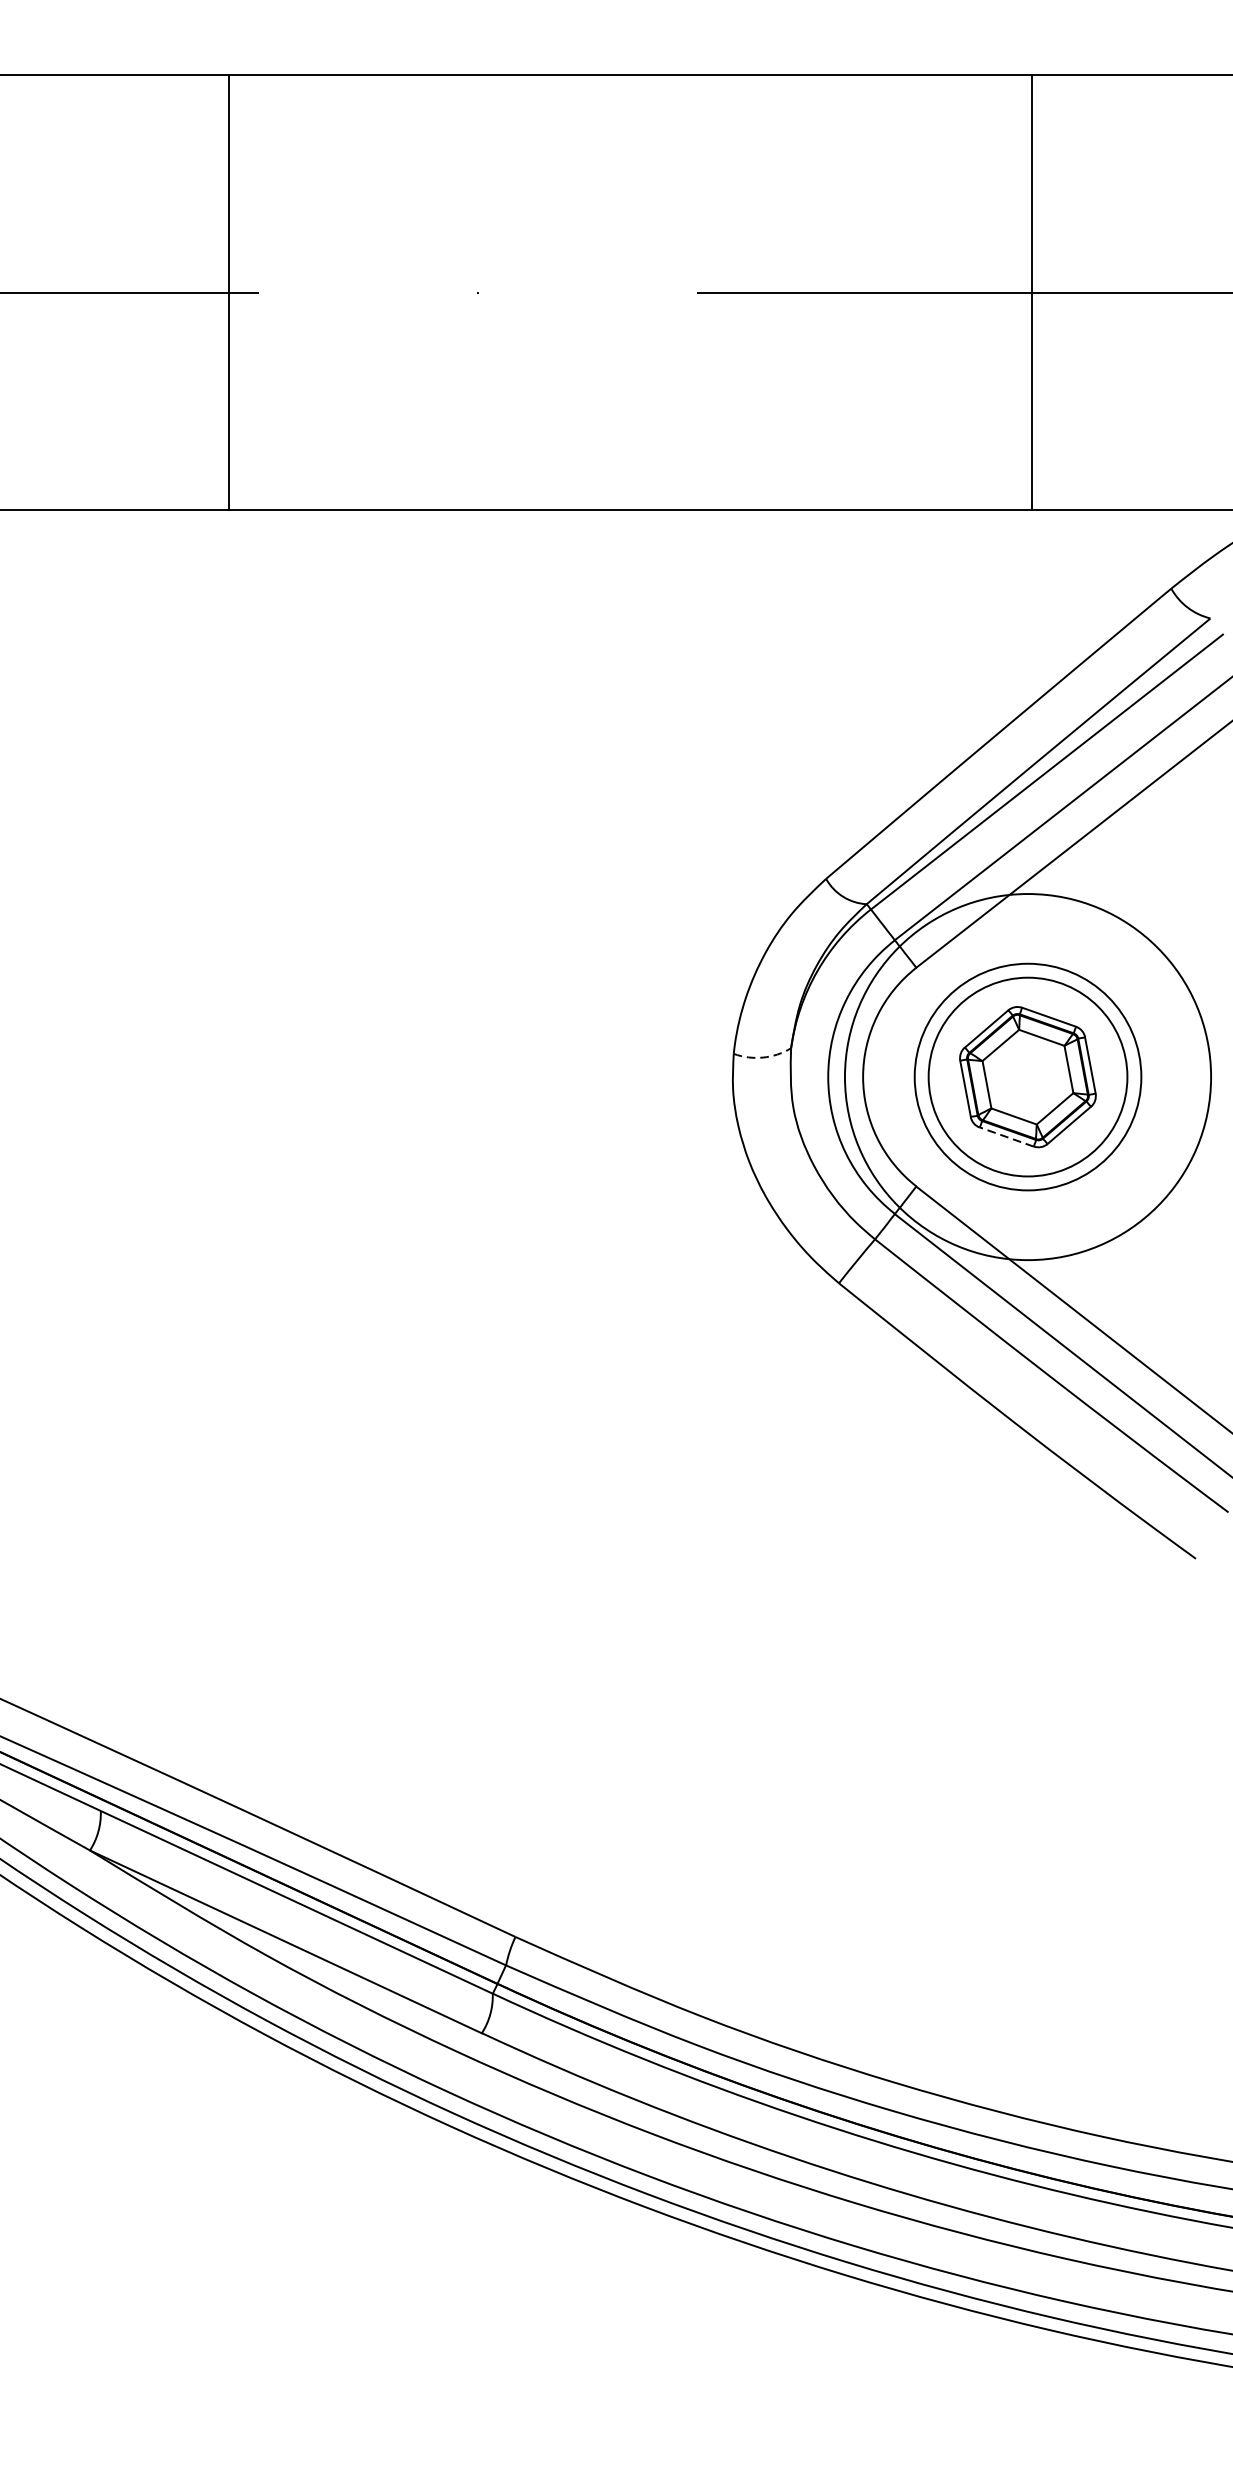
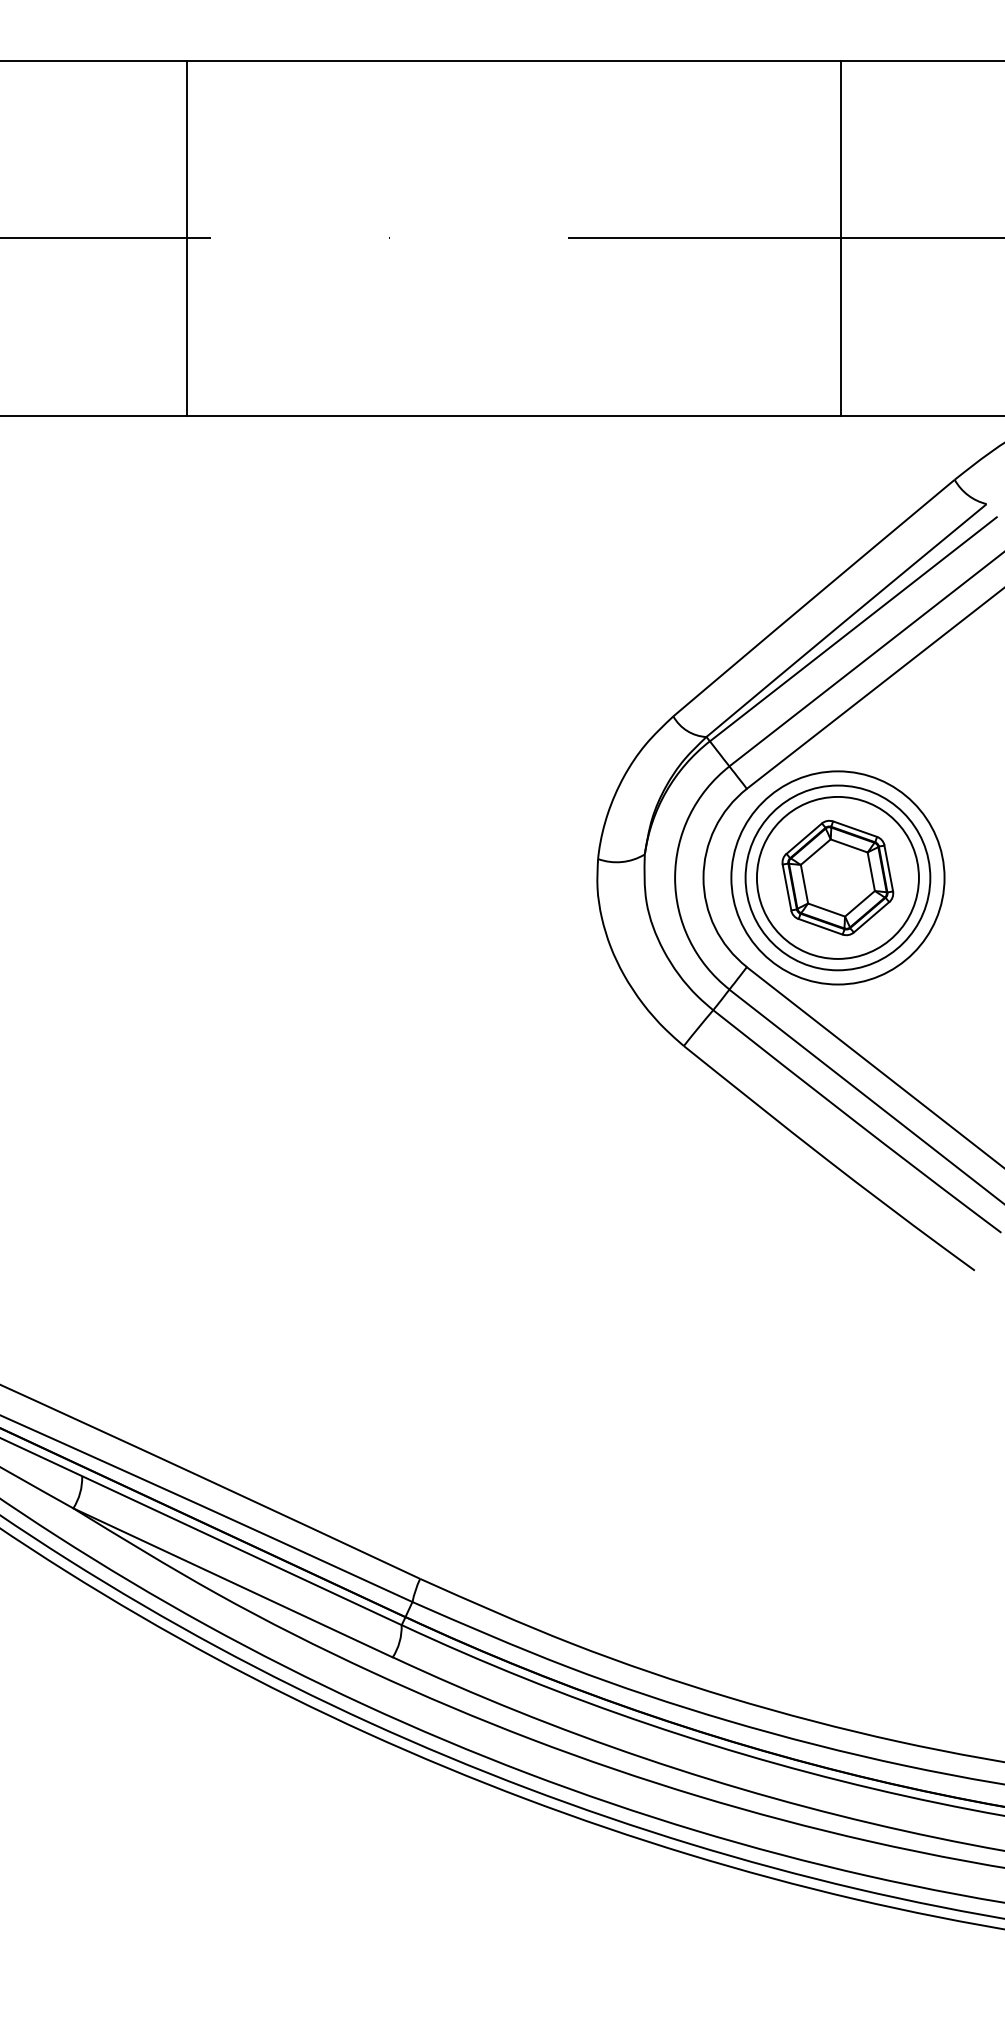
arc: (762, 1058) -> (621, 862), dashed -> solid
circle: (1027, 1076) -> (837, 877), size x0.71
line: (1006, 1136) -> (820, 926), dashed -> solid

